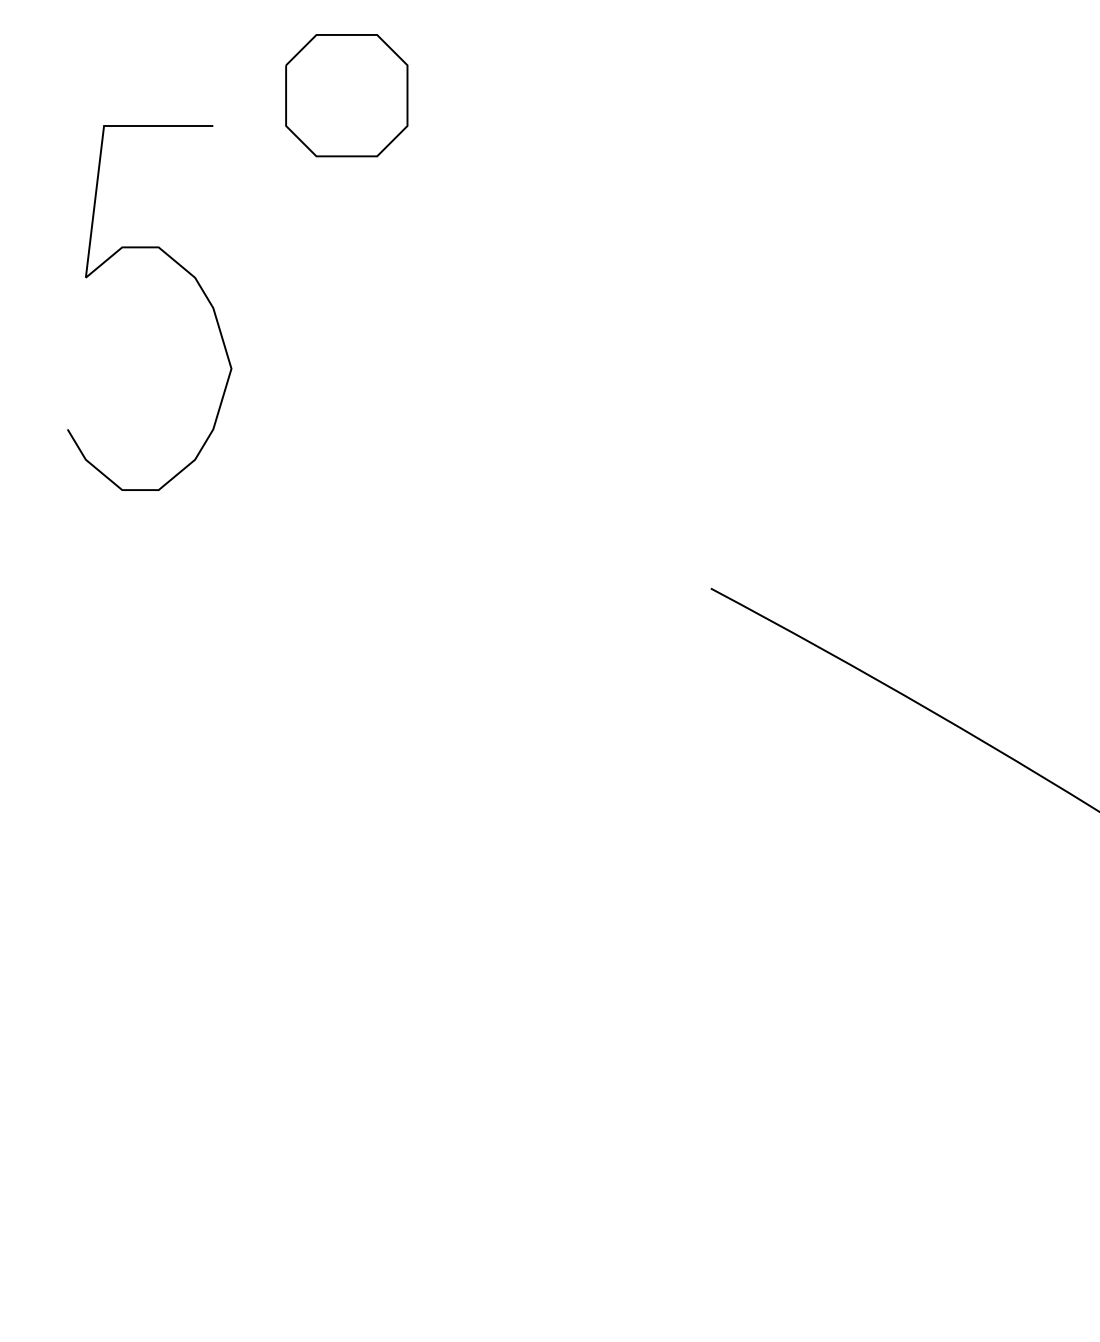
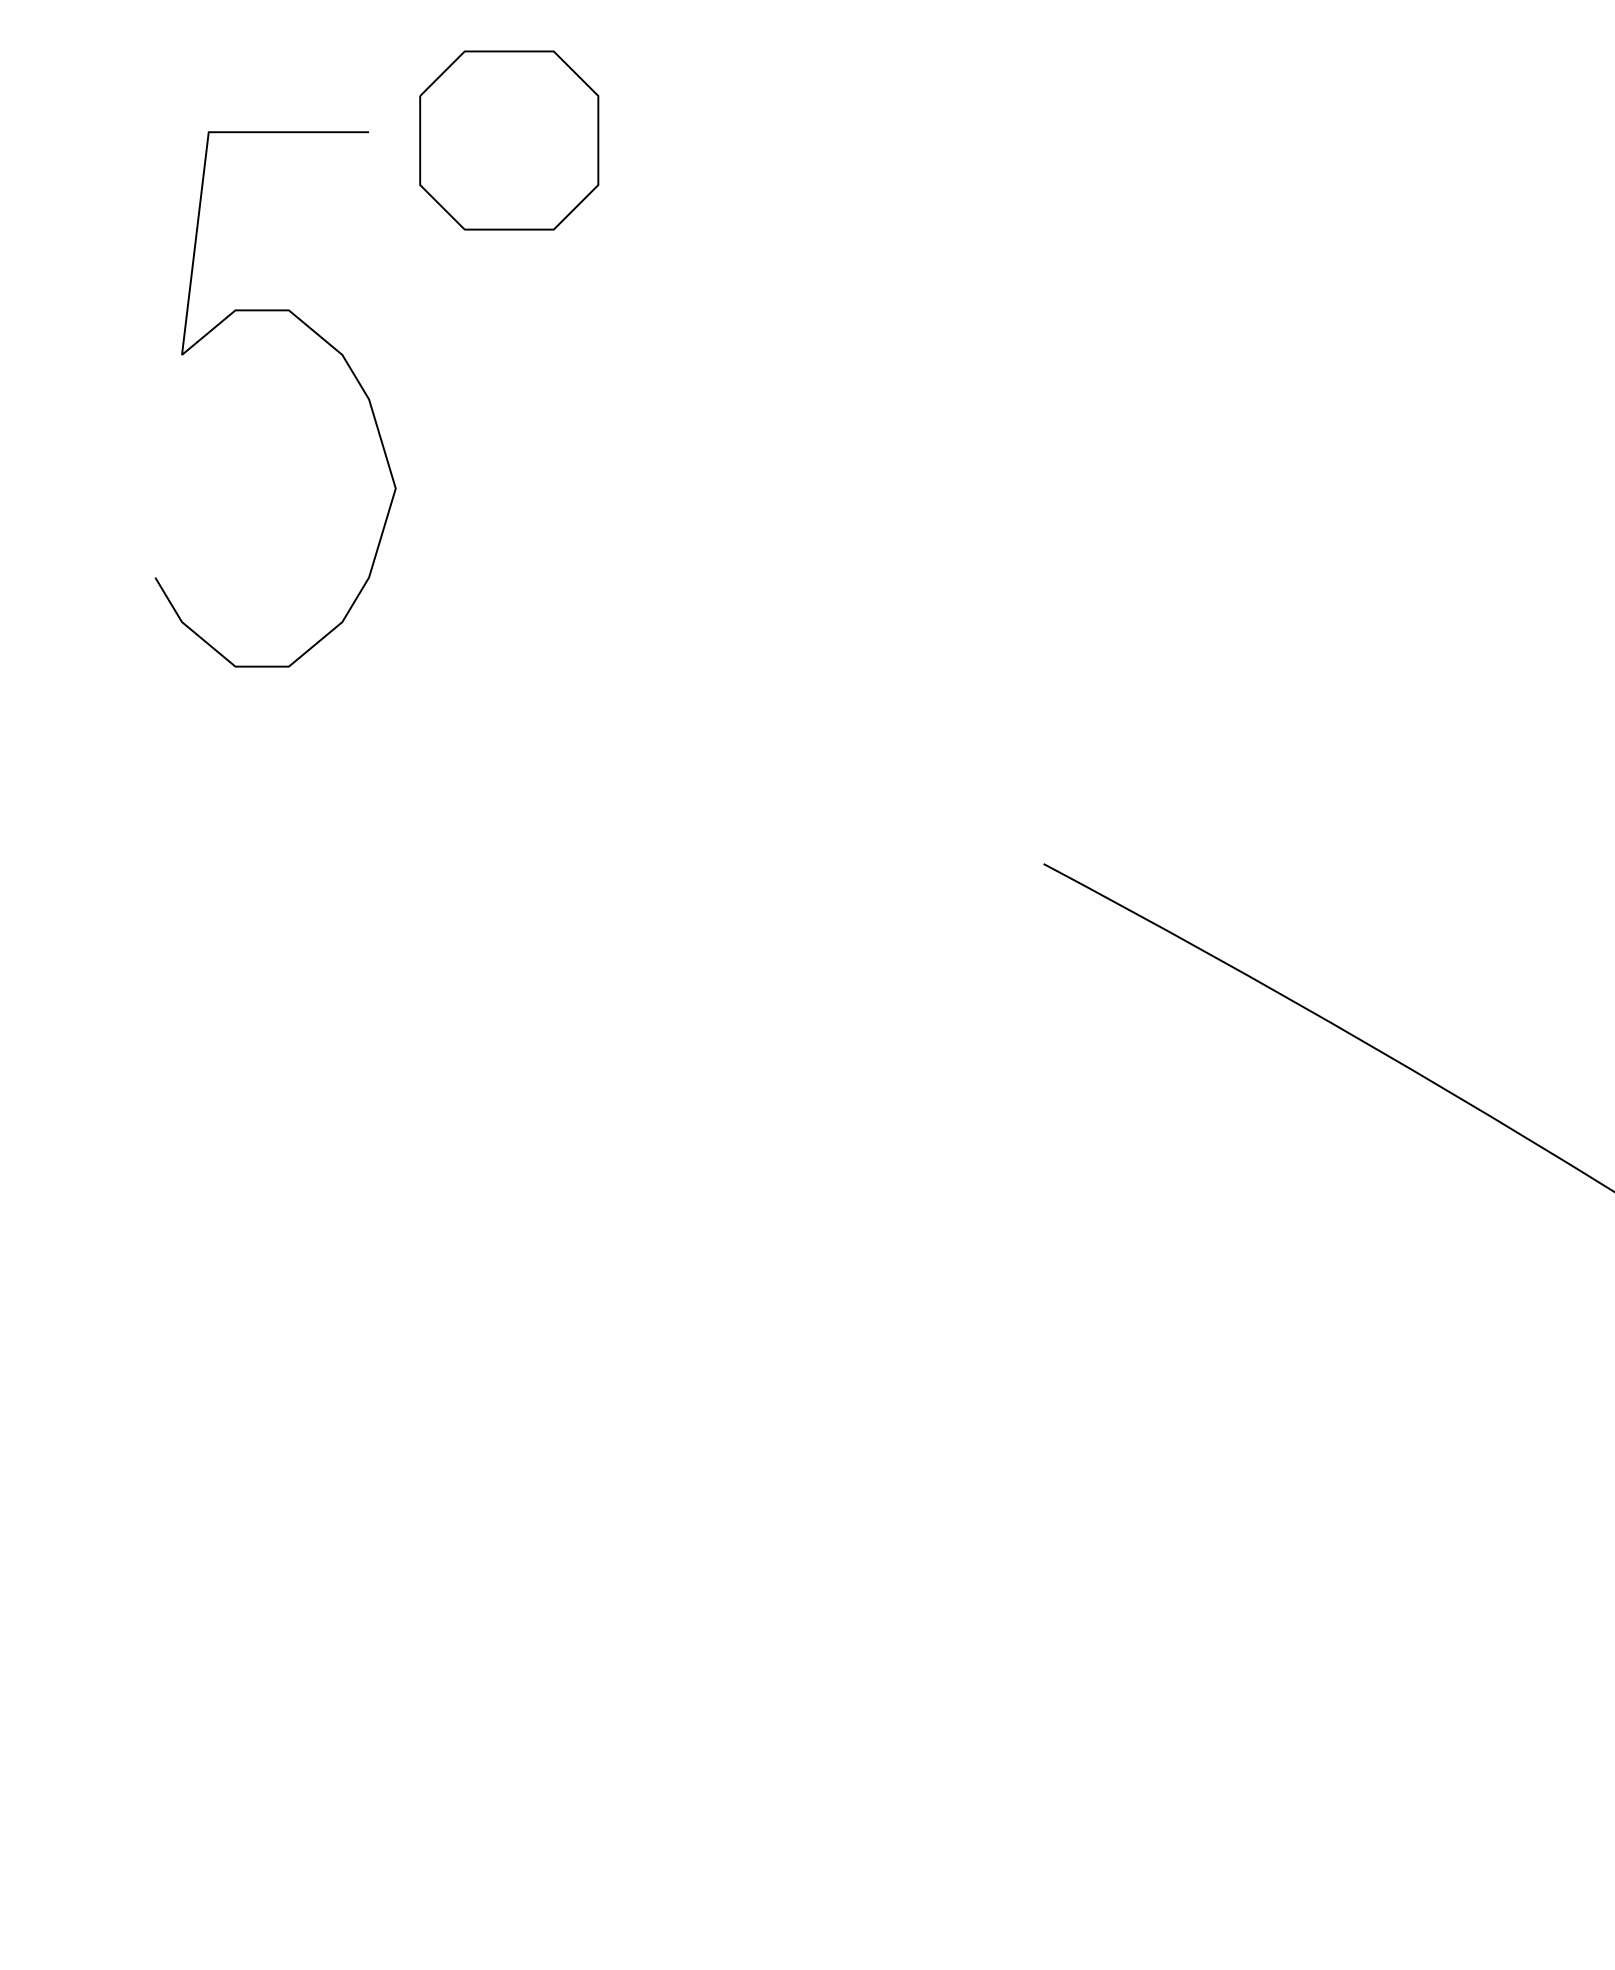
curve: (184, 270) -> (326, 344), moved

